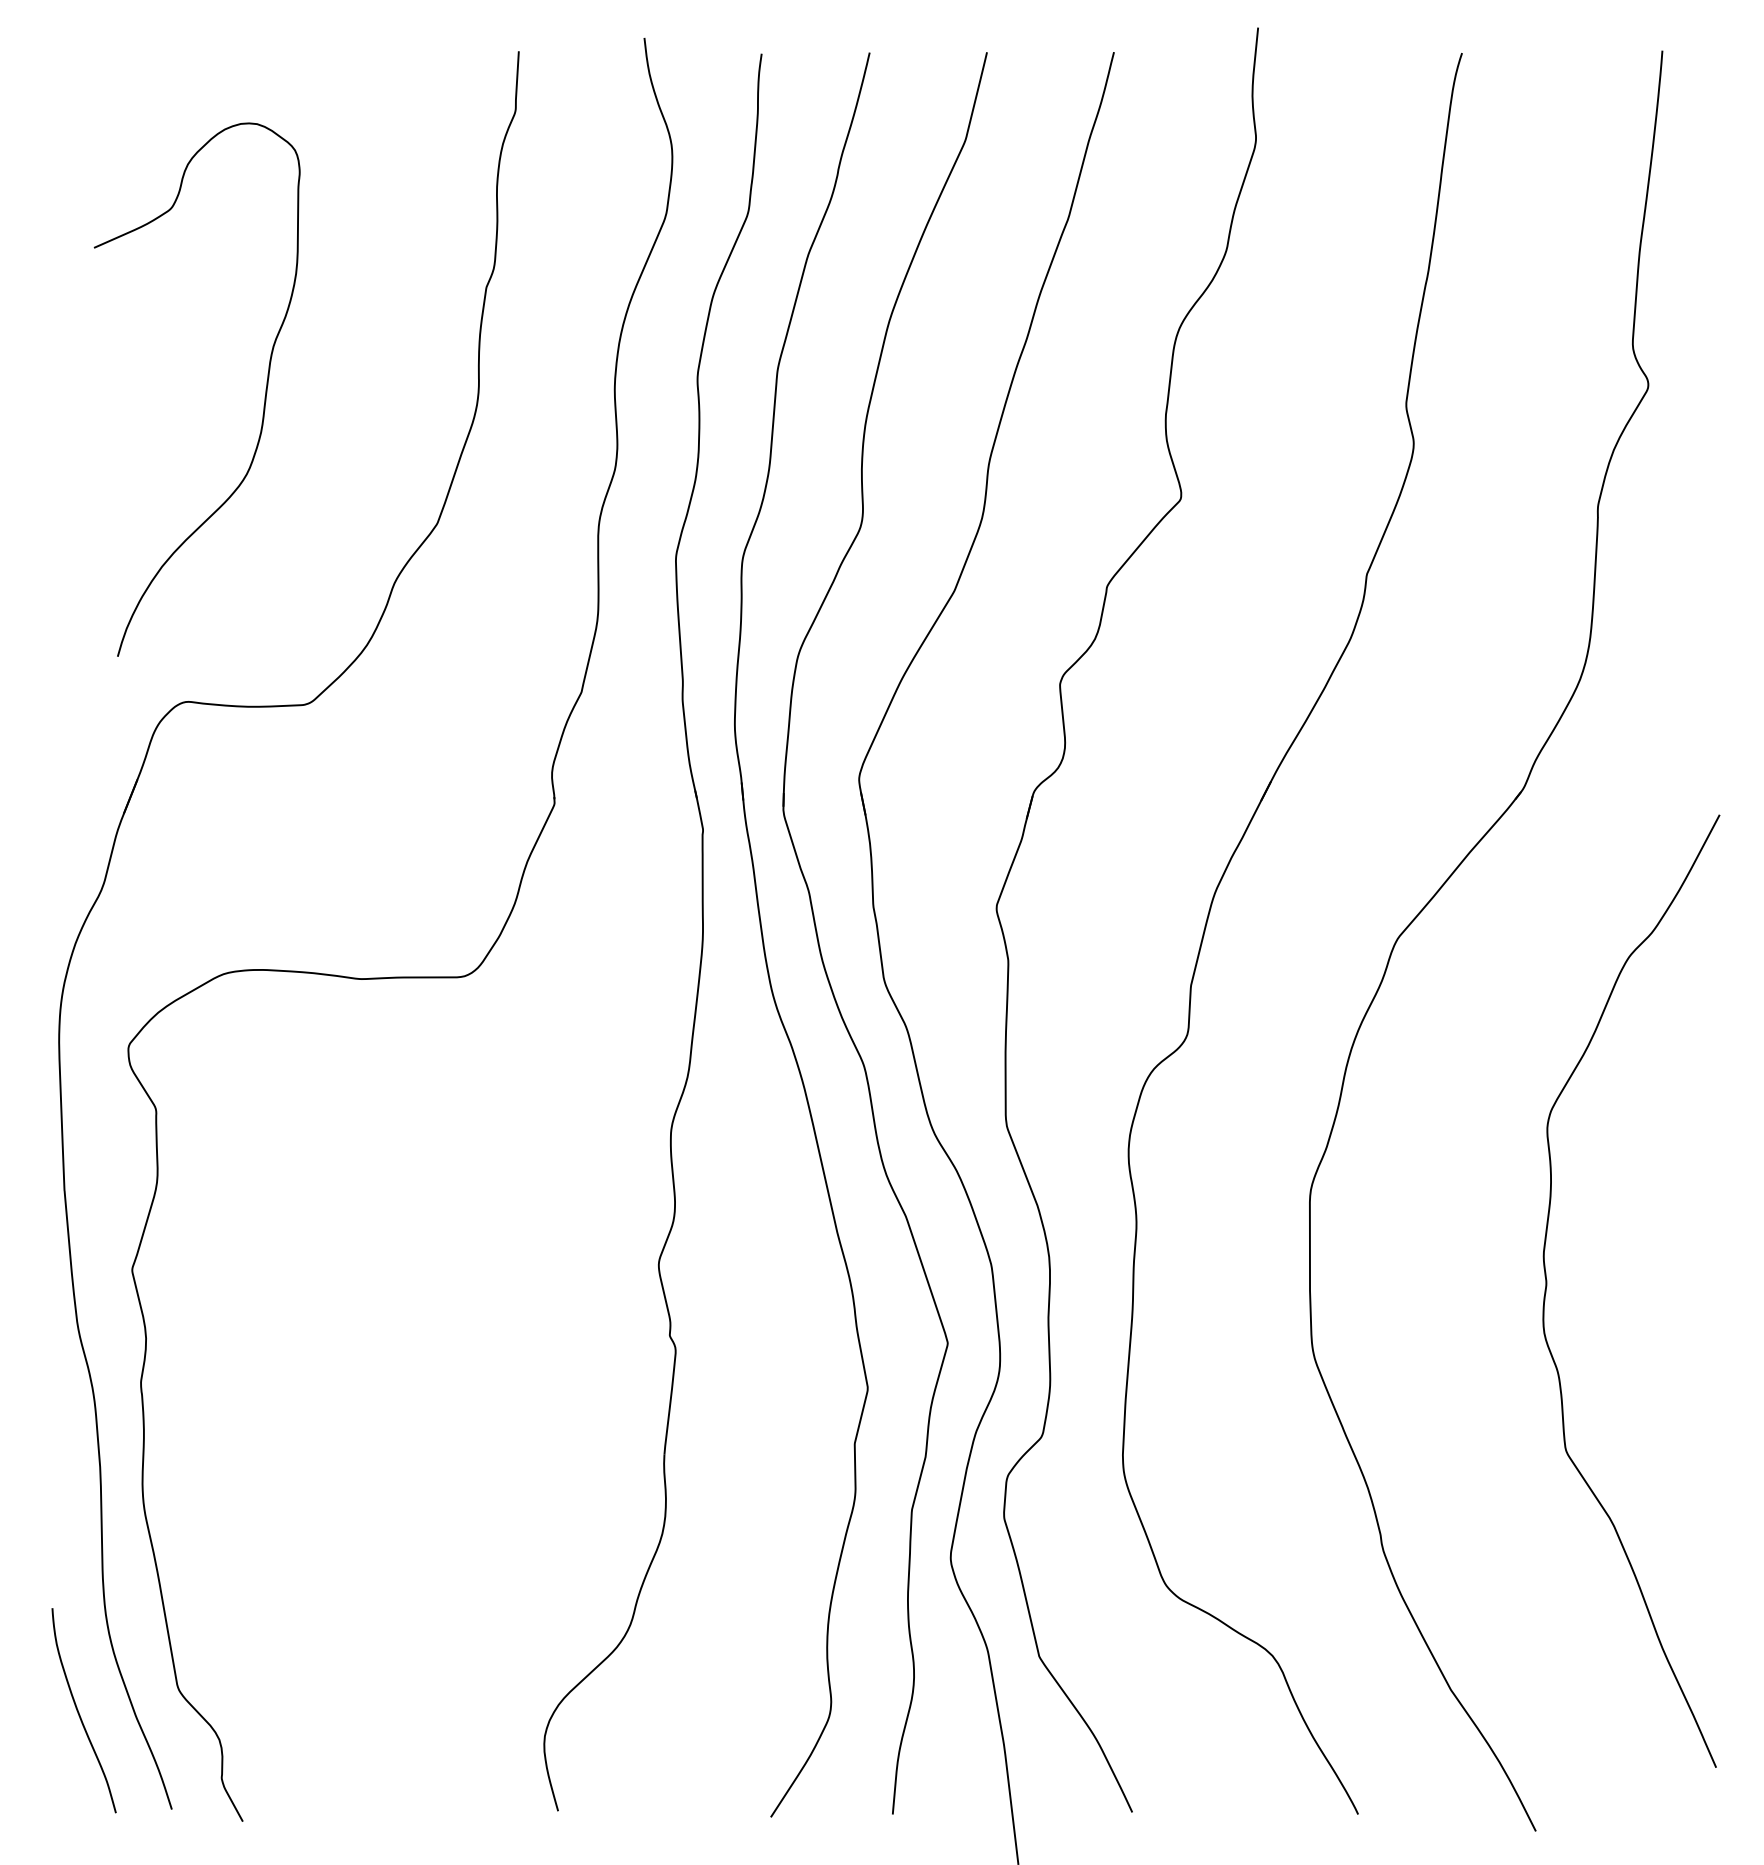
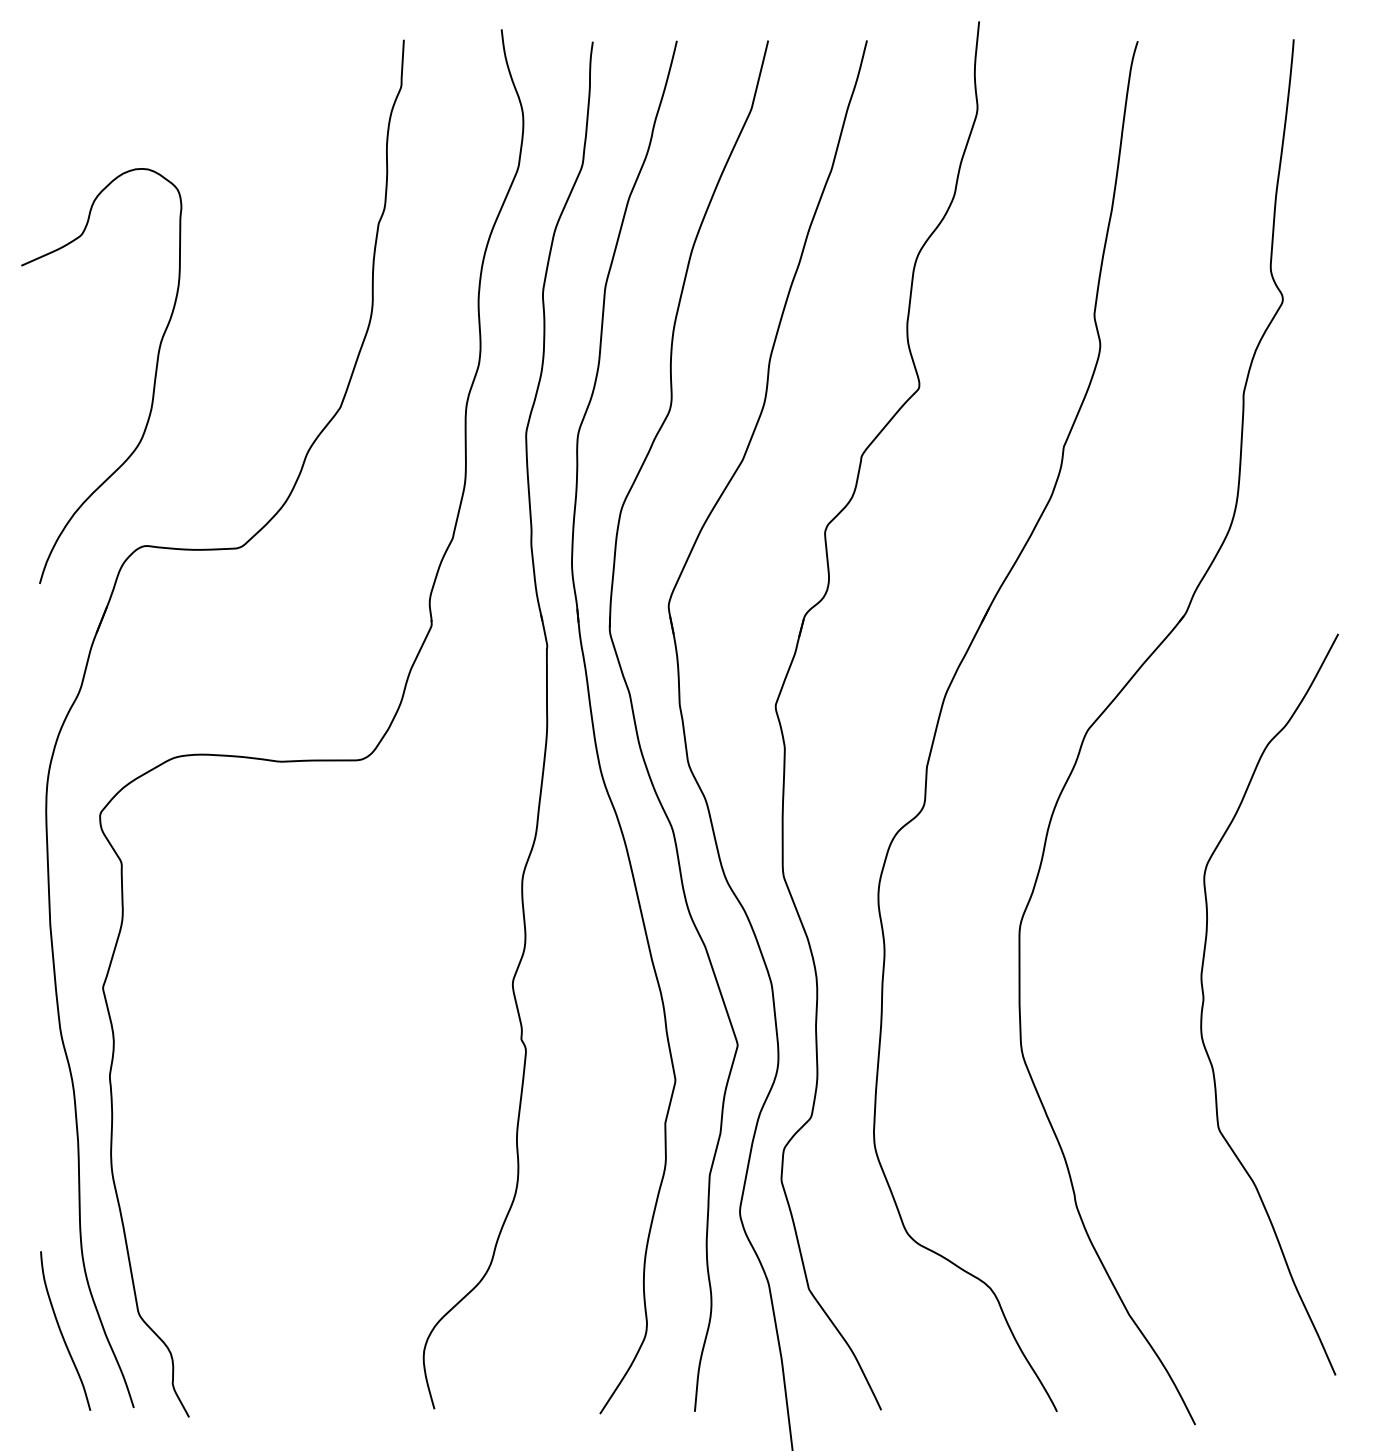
curve: (263, 399) -> (153, 383), moved

